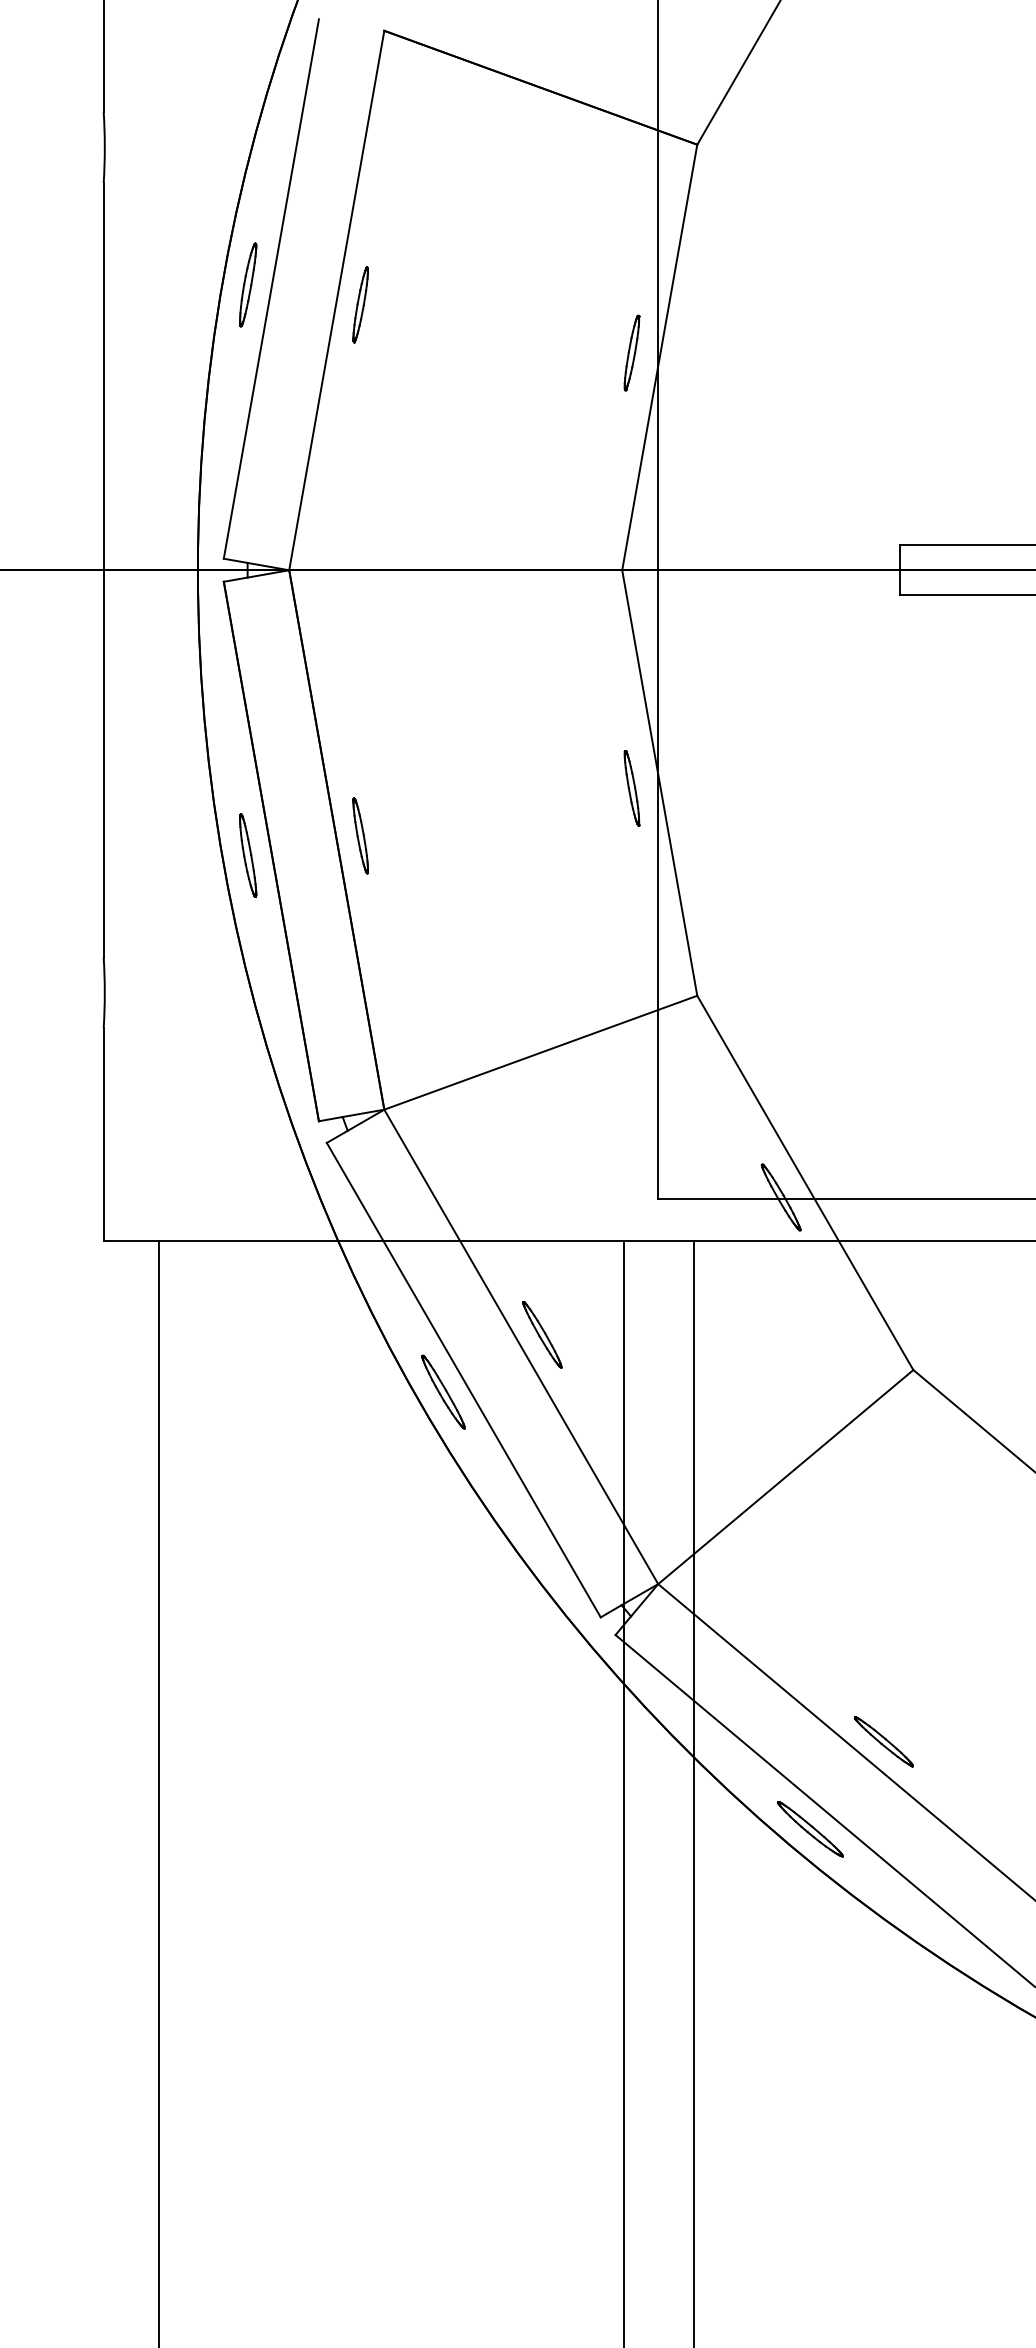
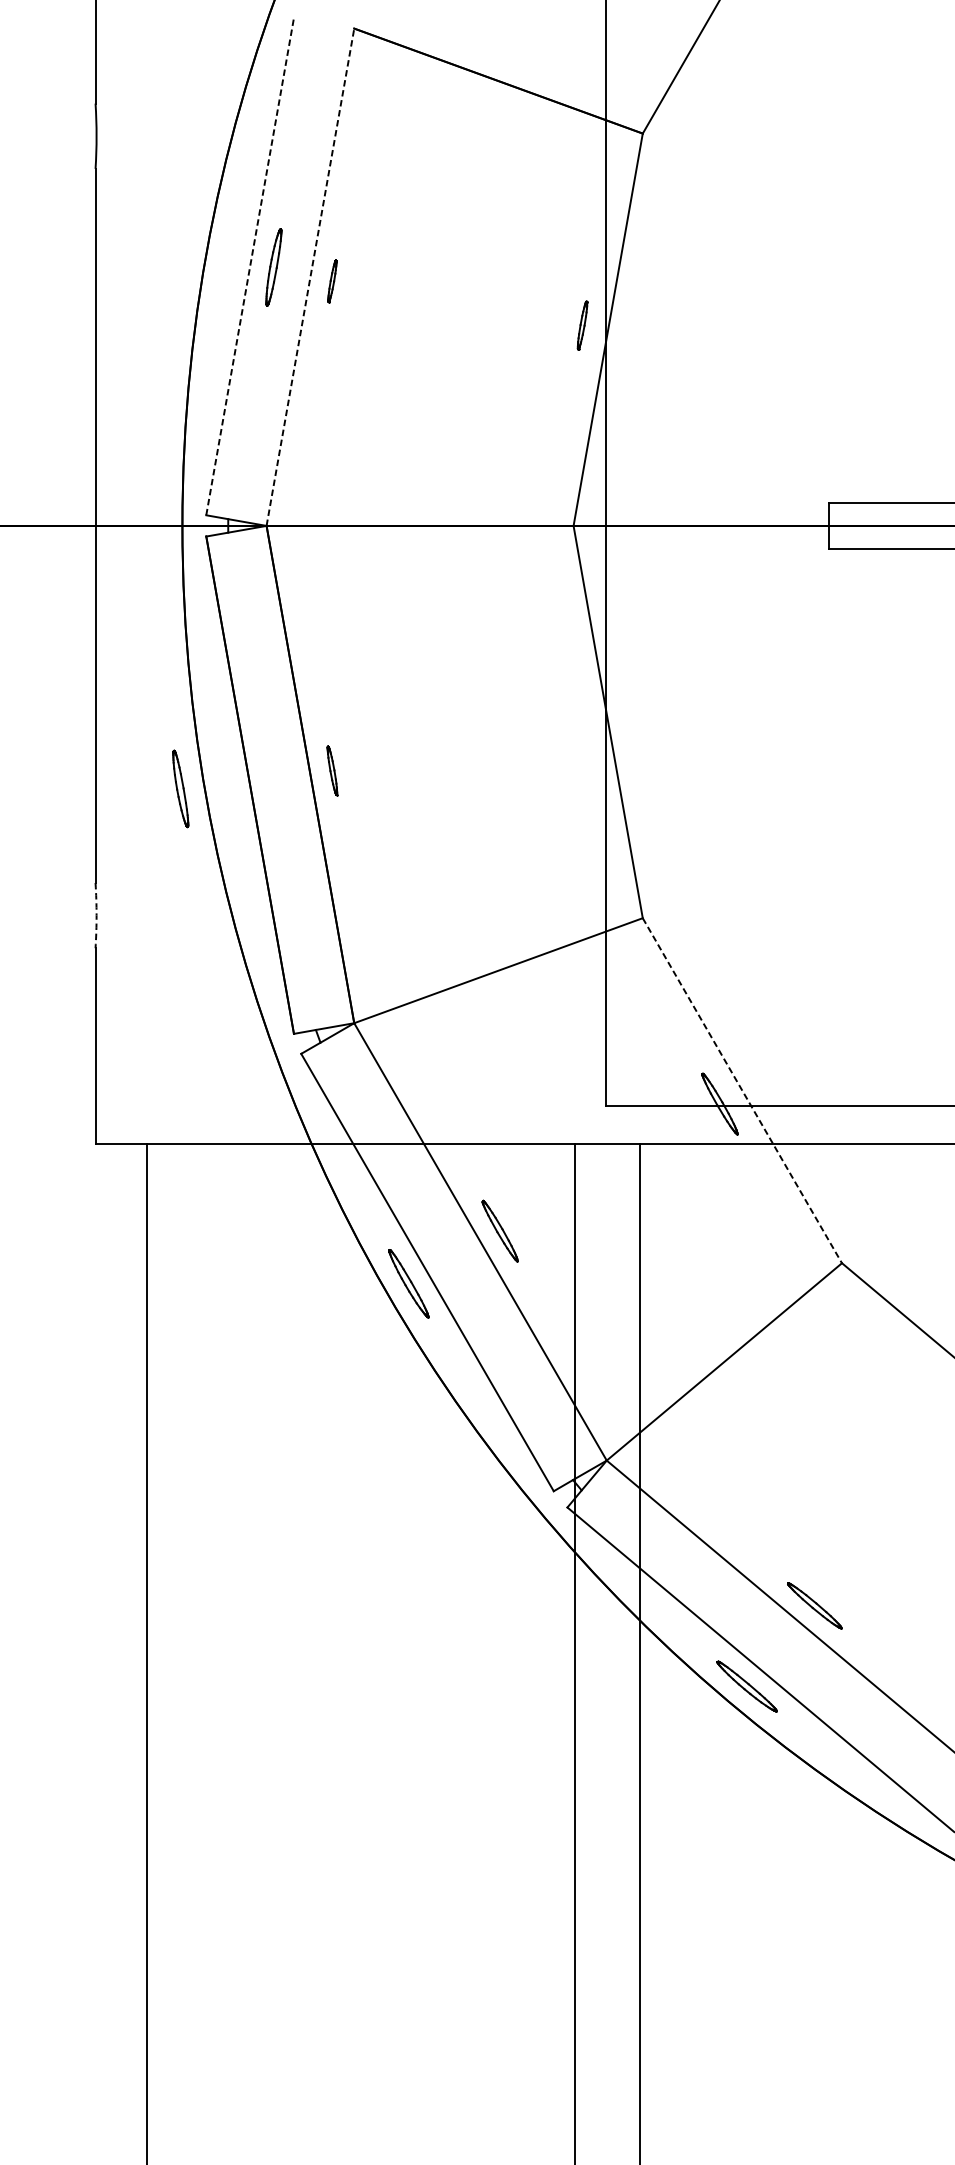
part: (248, 284) -> (274, 267), moved
line: (271, 289) -> (250, 267), solid -> dashed
line: (336, 300) -> (310, 277), solid -> dashed
part: (360, 304) -> (332, 280), size x0.6
part: (631, 352) -> (582, 325), size x0.7
part: (631, 788) -> (582, 727), removed
part: (360, 835) -> (332, 770), size x0.7
part: (248, 855) -> (181, 788), moved
arc: (104, 992) -> (96, 915), solid -> dashed
line: (805, 1183) -> (742, 1091), solid -> dashed

